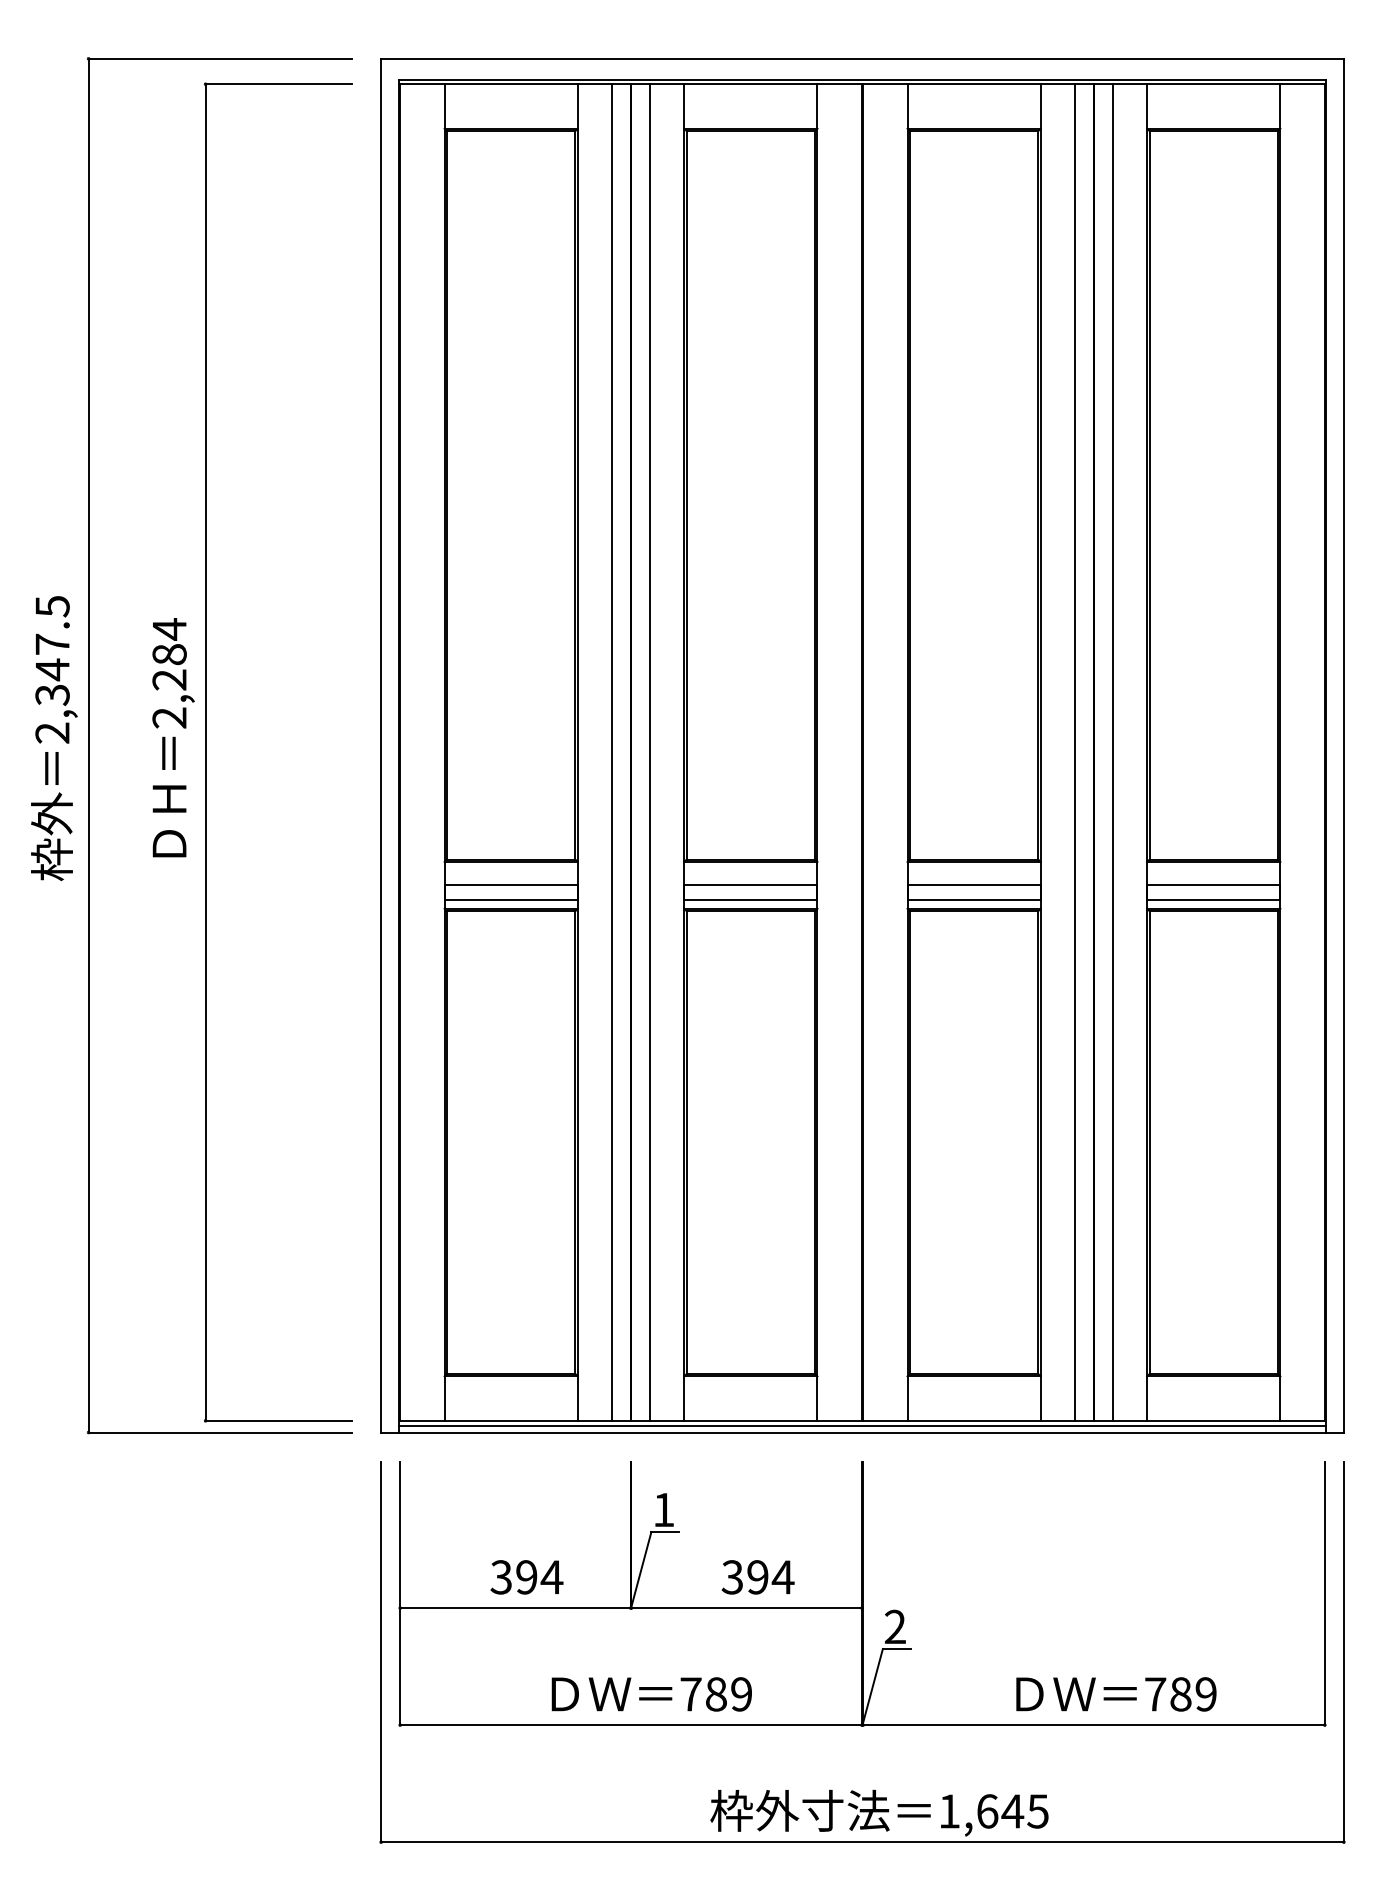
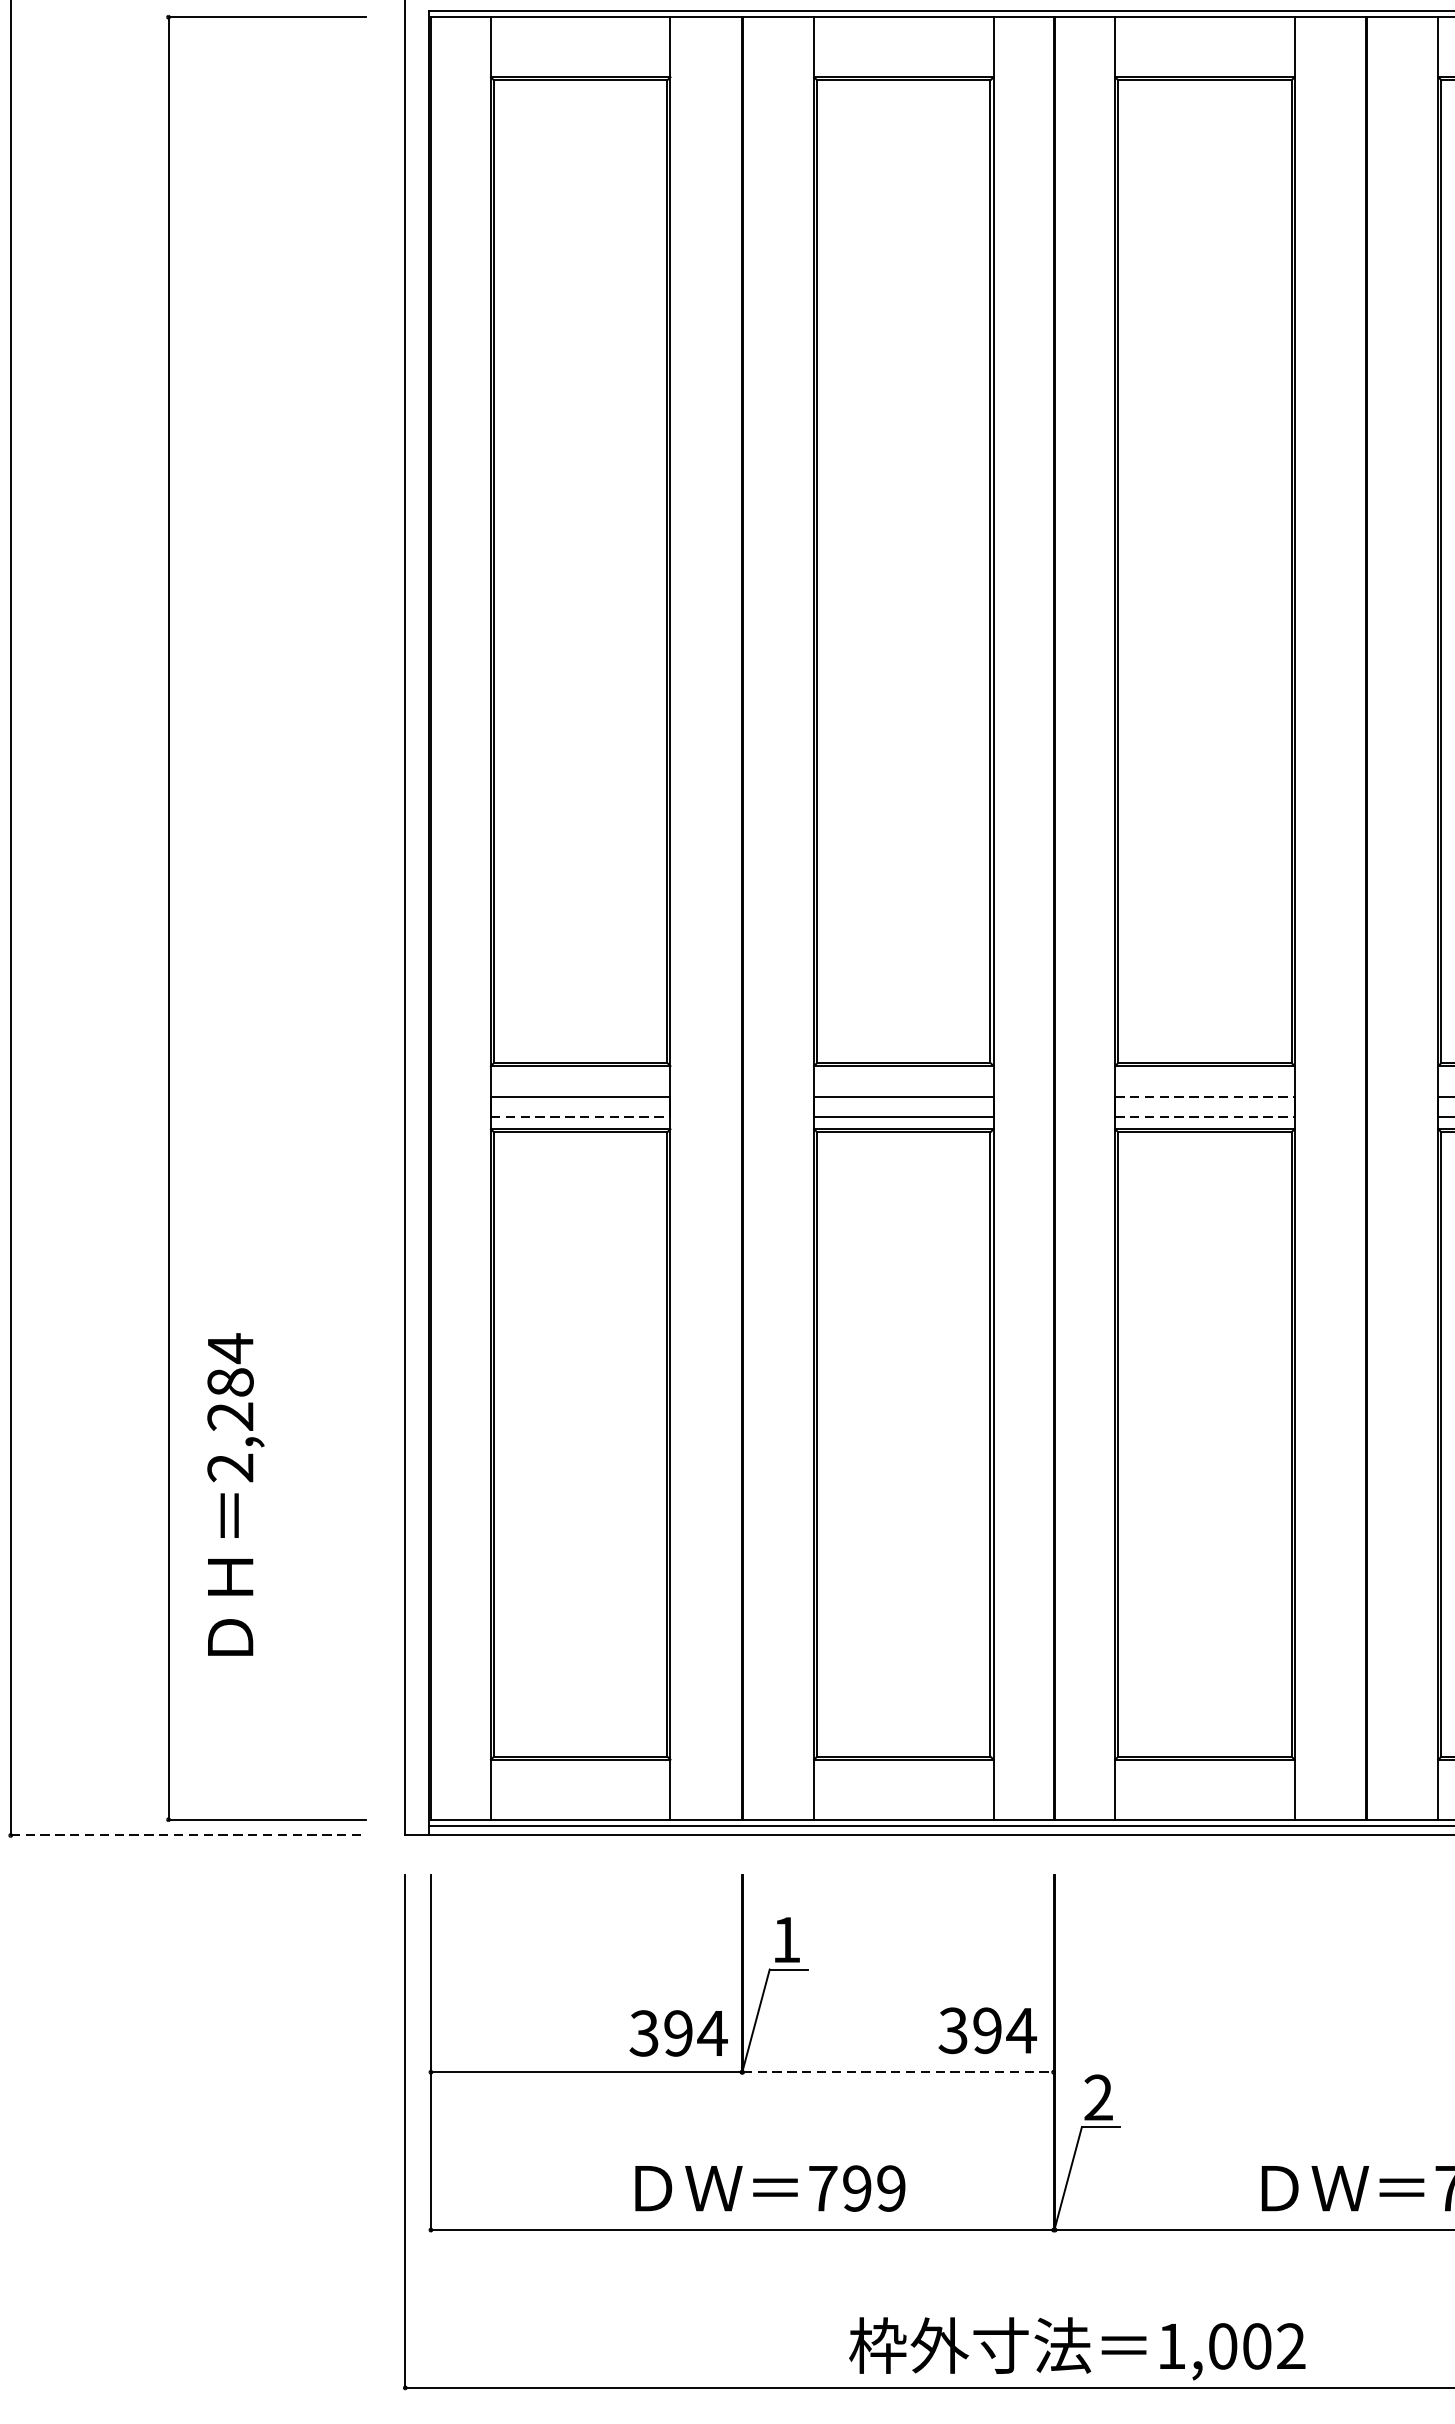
text: (173, 737) -> (235, 1494), moved
line: (612, 752) -> (717, 918), removed
line: (649, 752) -> (767, 918), removed
line: (1075, 752) -> (1341, 918), removed
line: (1112, 752) -> (1391, 918), removed
line: (974, 884) -> (1205, 1096), solid -> dashed
line: (511, 900) -> (581, 1118), solid -> dashed
line: (974, 900) -> (1205, 1118), solid -> dashed
line: (220, 1432) -> (188, 1835), solid -> dashed
text: (526, 1577) -> (678, 2033), moved
text: (757, 1577) -> (986, 2030), moved
line: (747, 1608) -> (899, 2072), solid -> dashed
text: (715, 1694) -> (856, 2188), 789 -> 799
text: (1012, 1811) -> (1256, 2346), 1,645 -> 1,002

